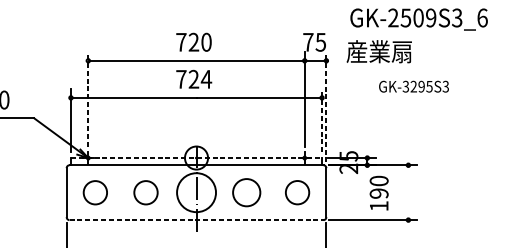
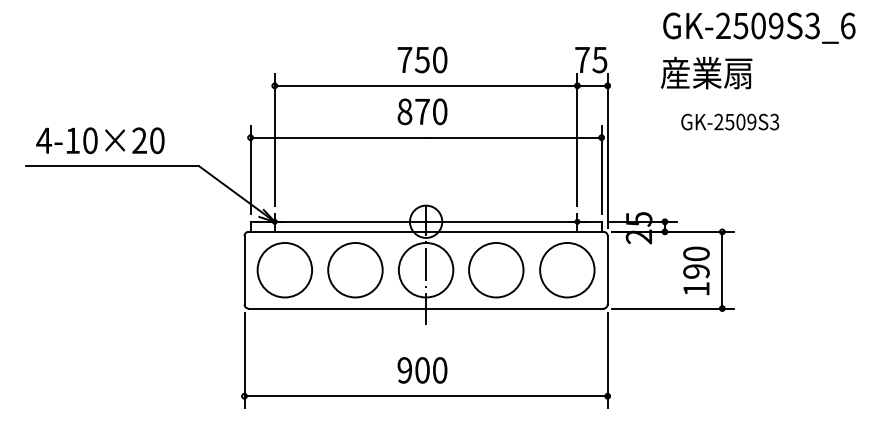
text: (419, 19) -> (759, 27), moved
text: (193, 41) -> (422, 59), 720 -> 750
text: (379, 51) -> (706, 72), moved
text: (193, 79) -> (422, 111), 724 -> 870
text: (417, 86) -> (735, 121), GK-3295S3 -> GK-2509S3
line: (88, 99) -> (274, 139), dashed -> solid
line: (326, 107) -> (607, 150), dashed -> solid
line: (321, 120) -> (601, 169), dashed -> solid
line: (196, 157) -> (426, 221), dashed -> solid
circle: (95, 192) -> (284, 270), size x1.67
circle: (146, 192) -> (355, 270), size x1.67
circle: (246, 192) -> (496, 269), size x1.43
circle: (297, 192) -> (567, 269), size x1.67
text: (379, 192) -> (696, 270), moved
line: (408, 192) -> (722, 269), added
line: (196, 220) -> (426, 308), dashed -> solid

